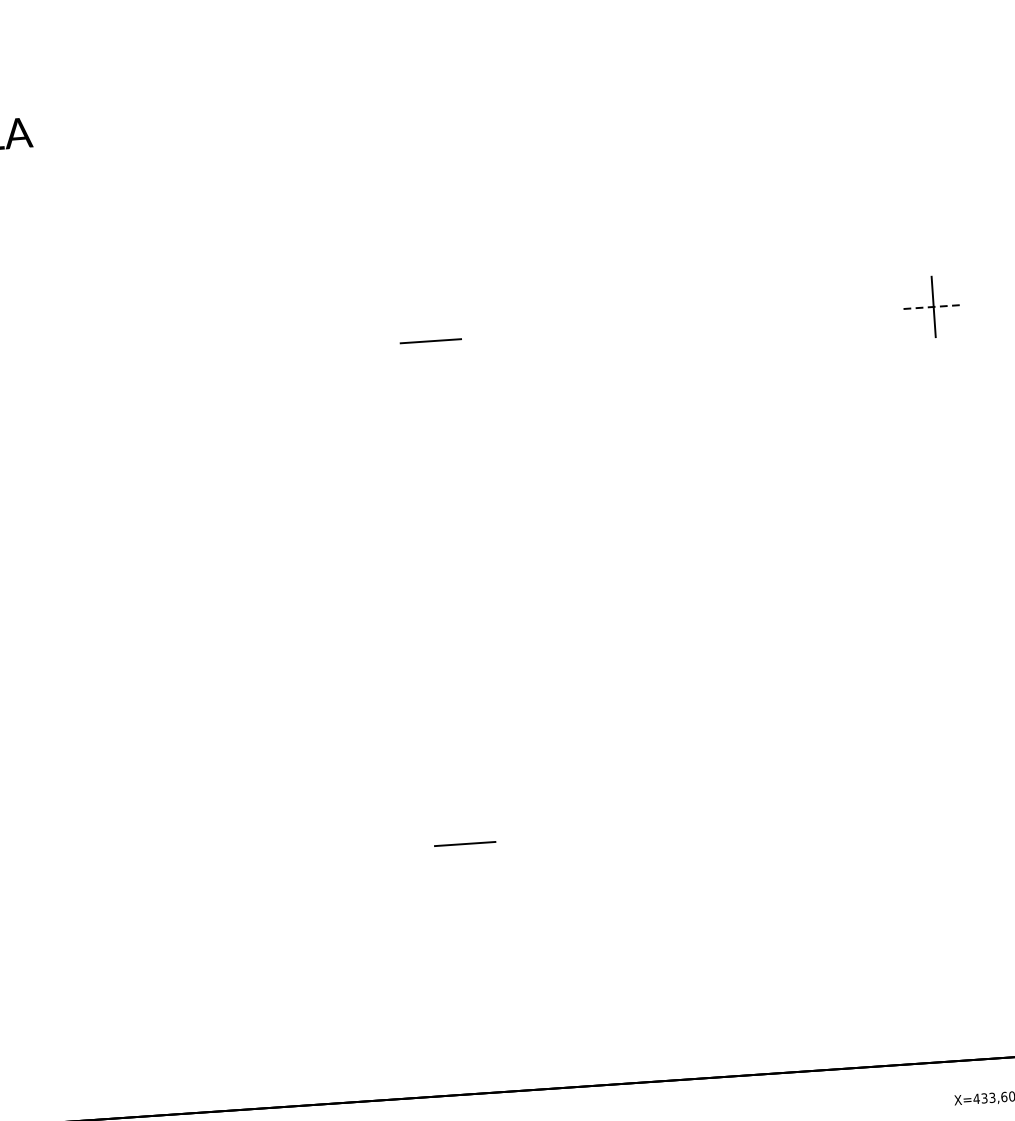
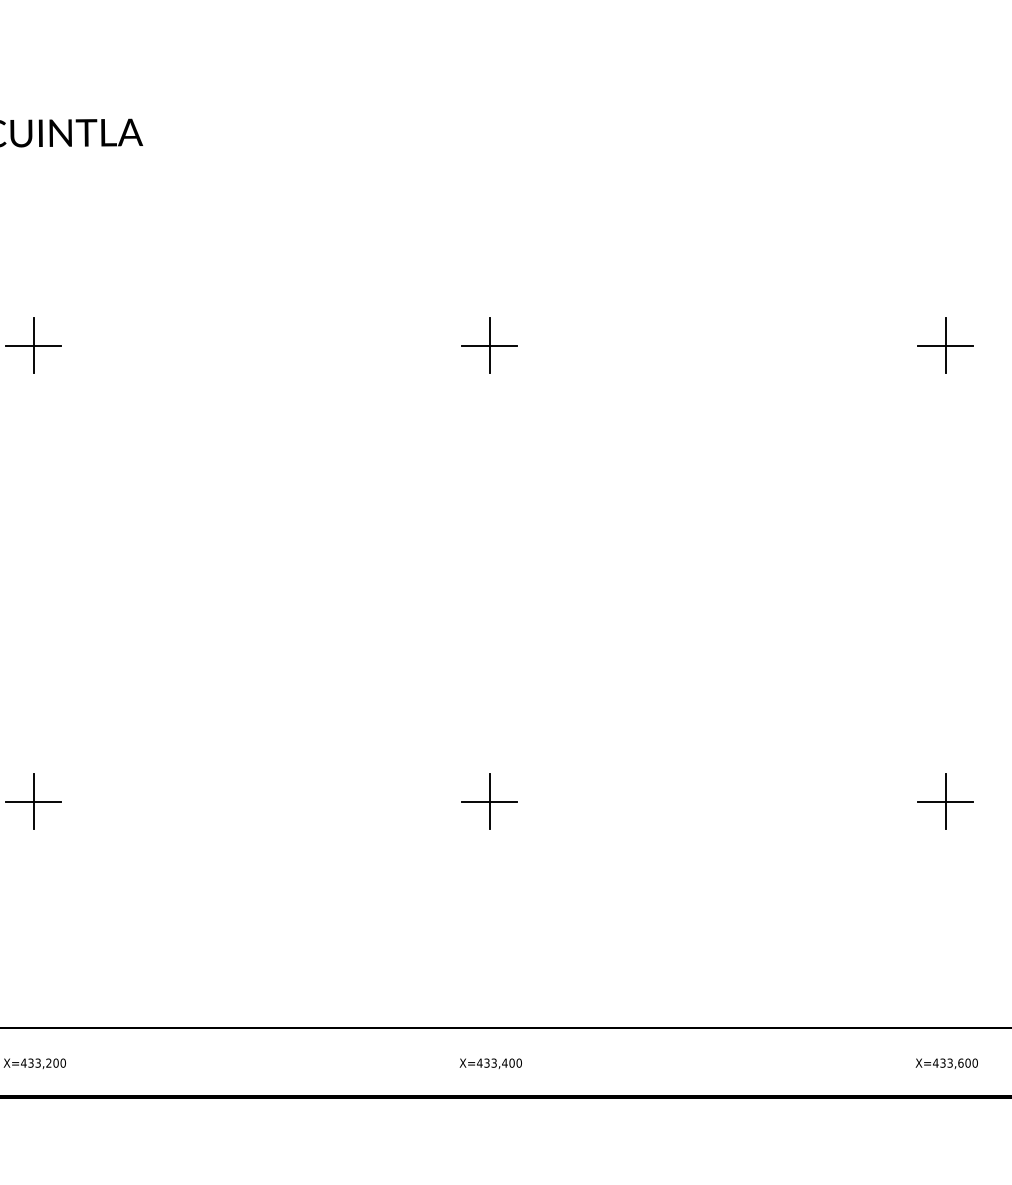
line: (934, 306) -> (946, 345), dashed -> solid
line: (430, 341) -> (489, 345), added
part: (967, 809) -> (945, 801), added
line: (464, 843) -> (489, 801), added

